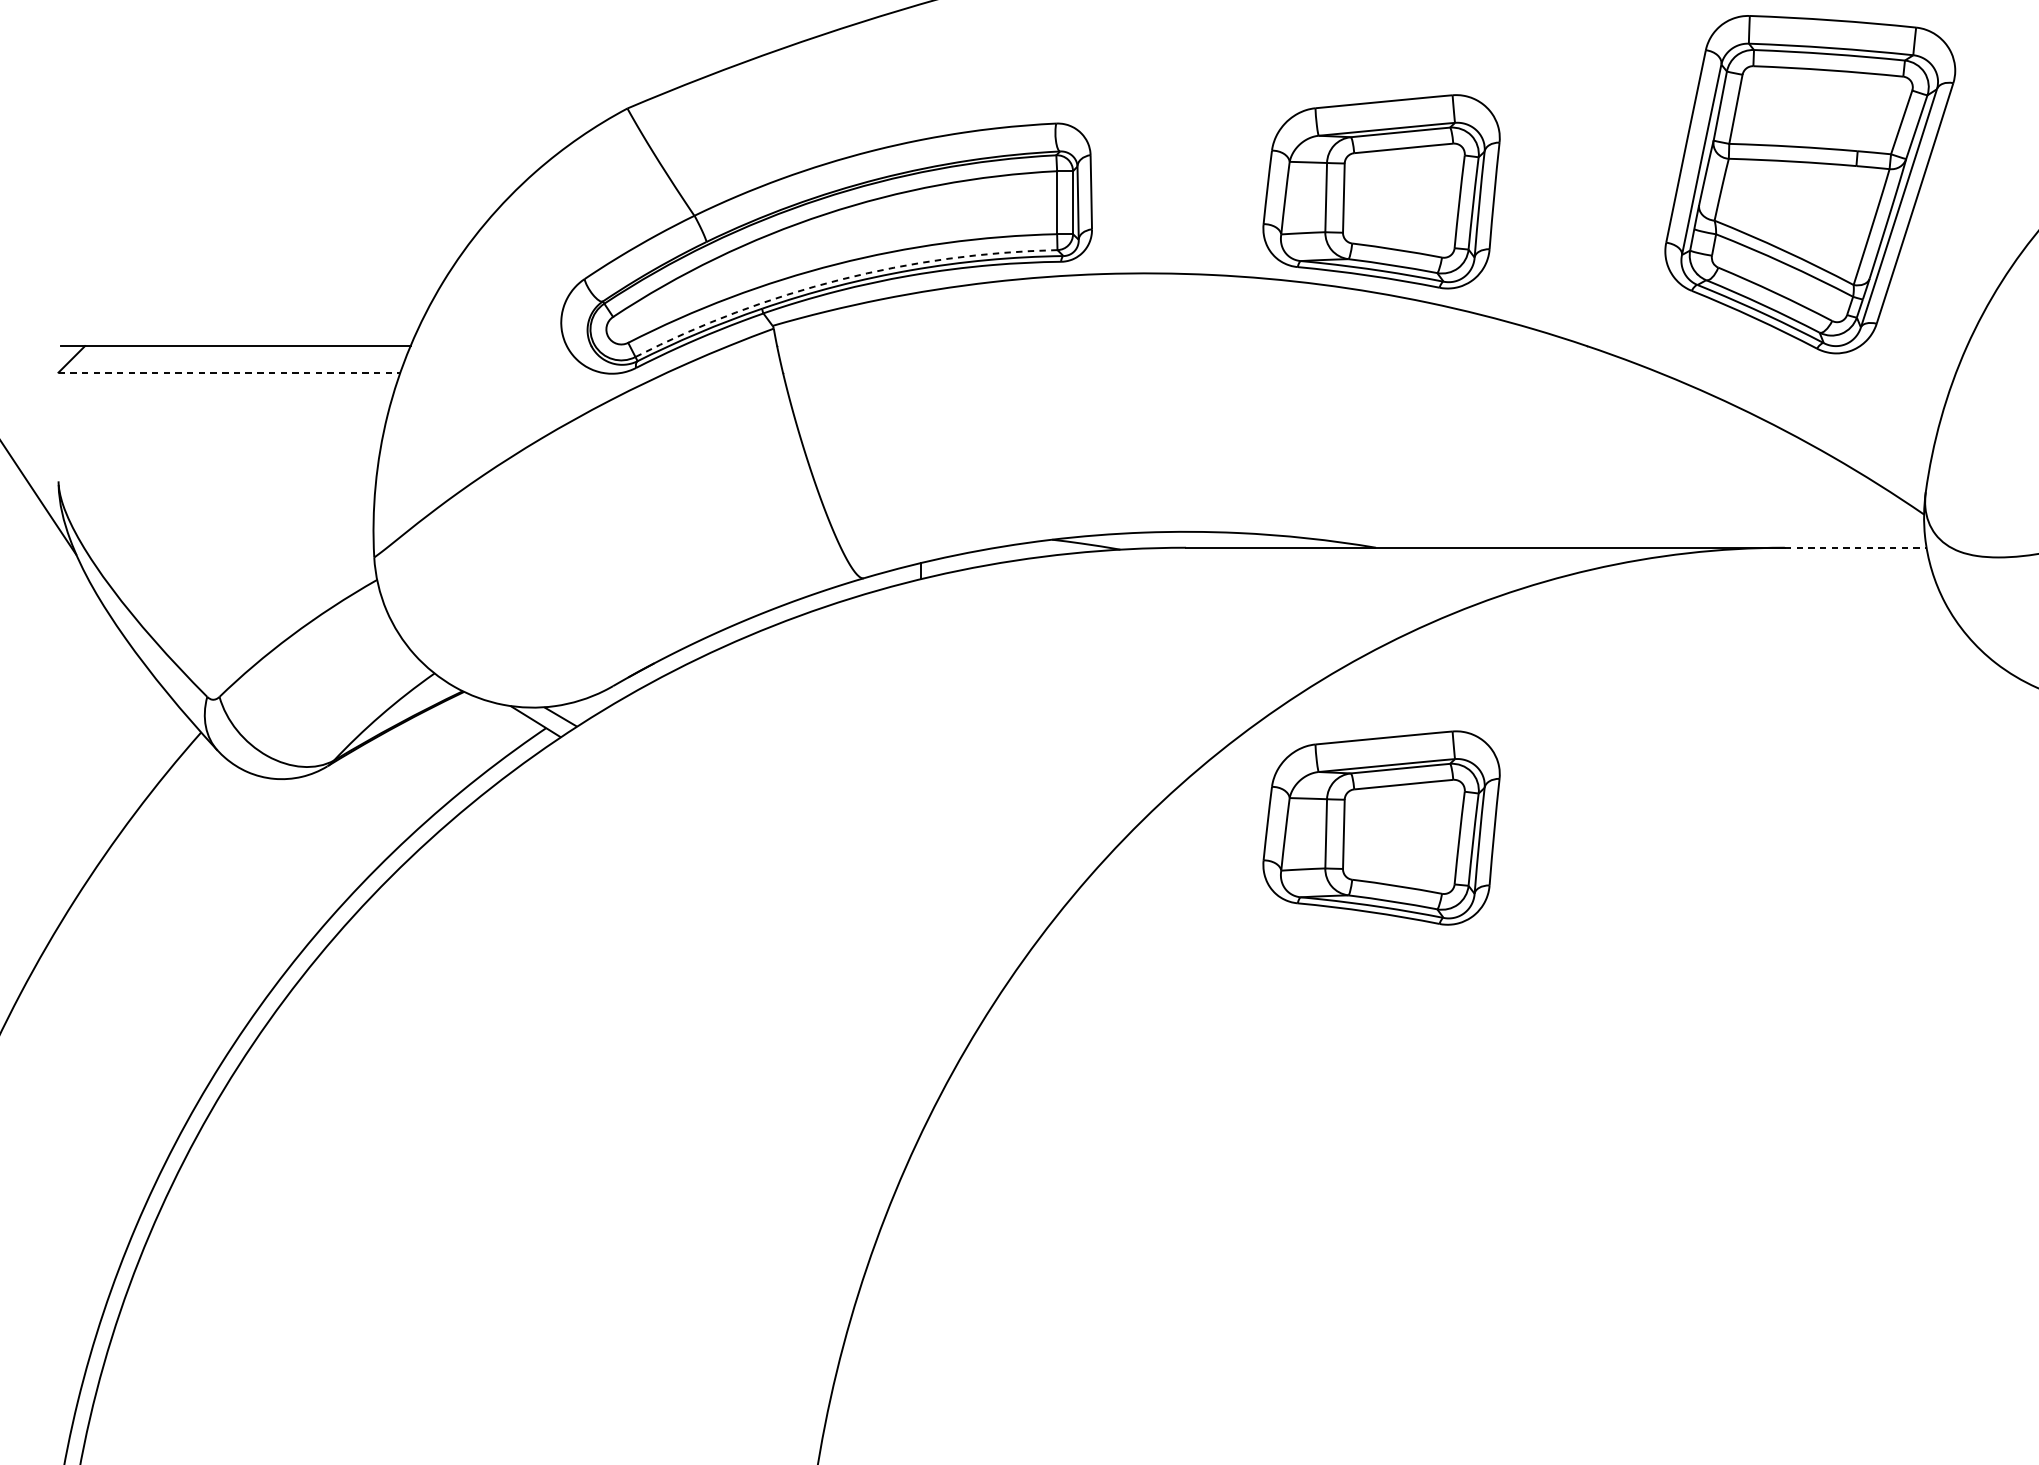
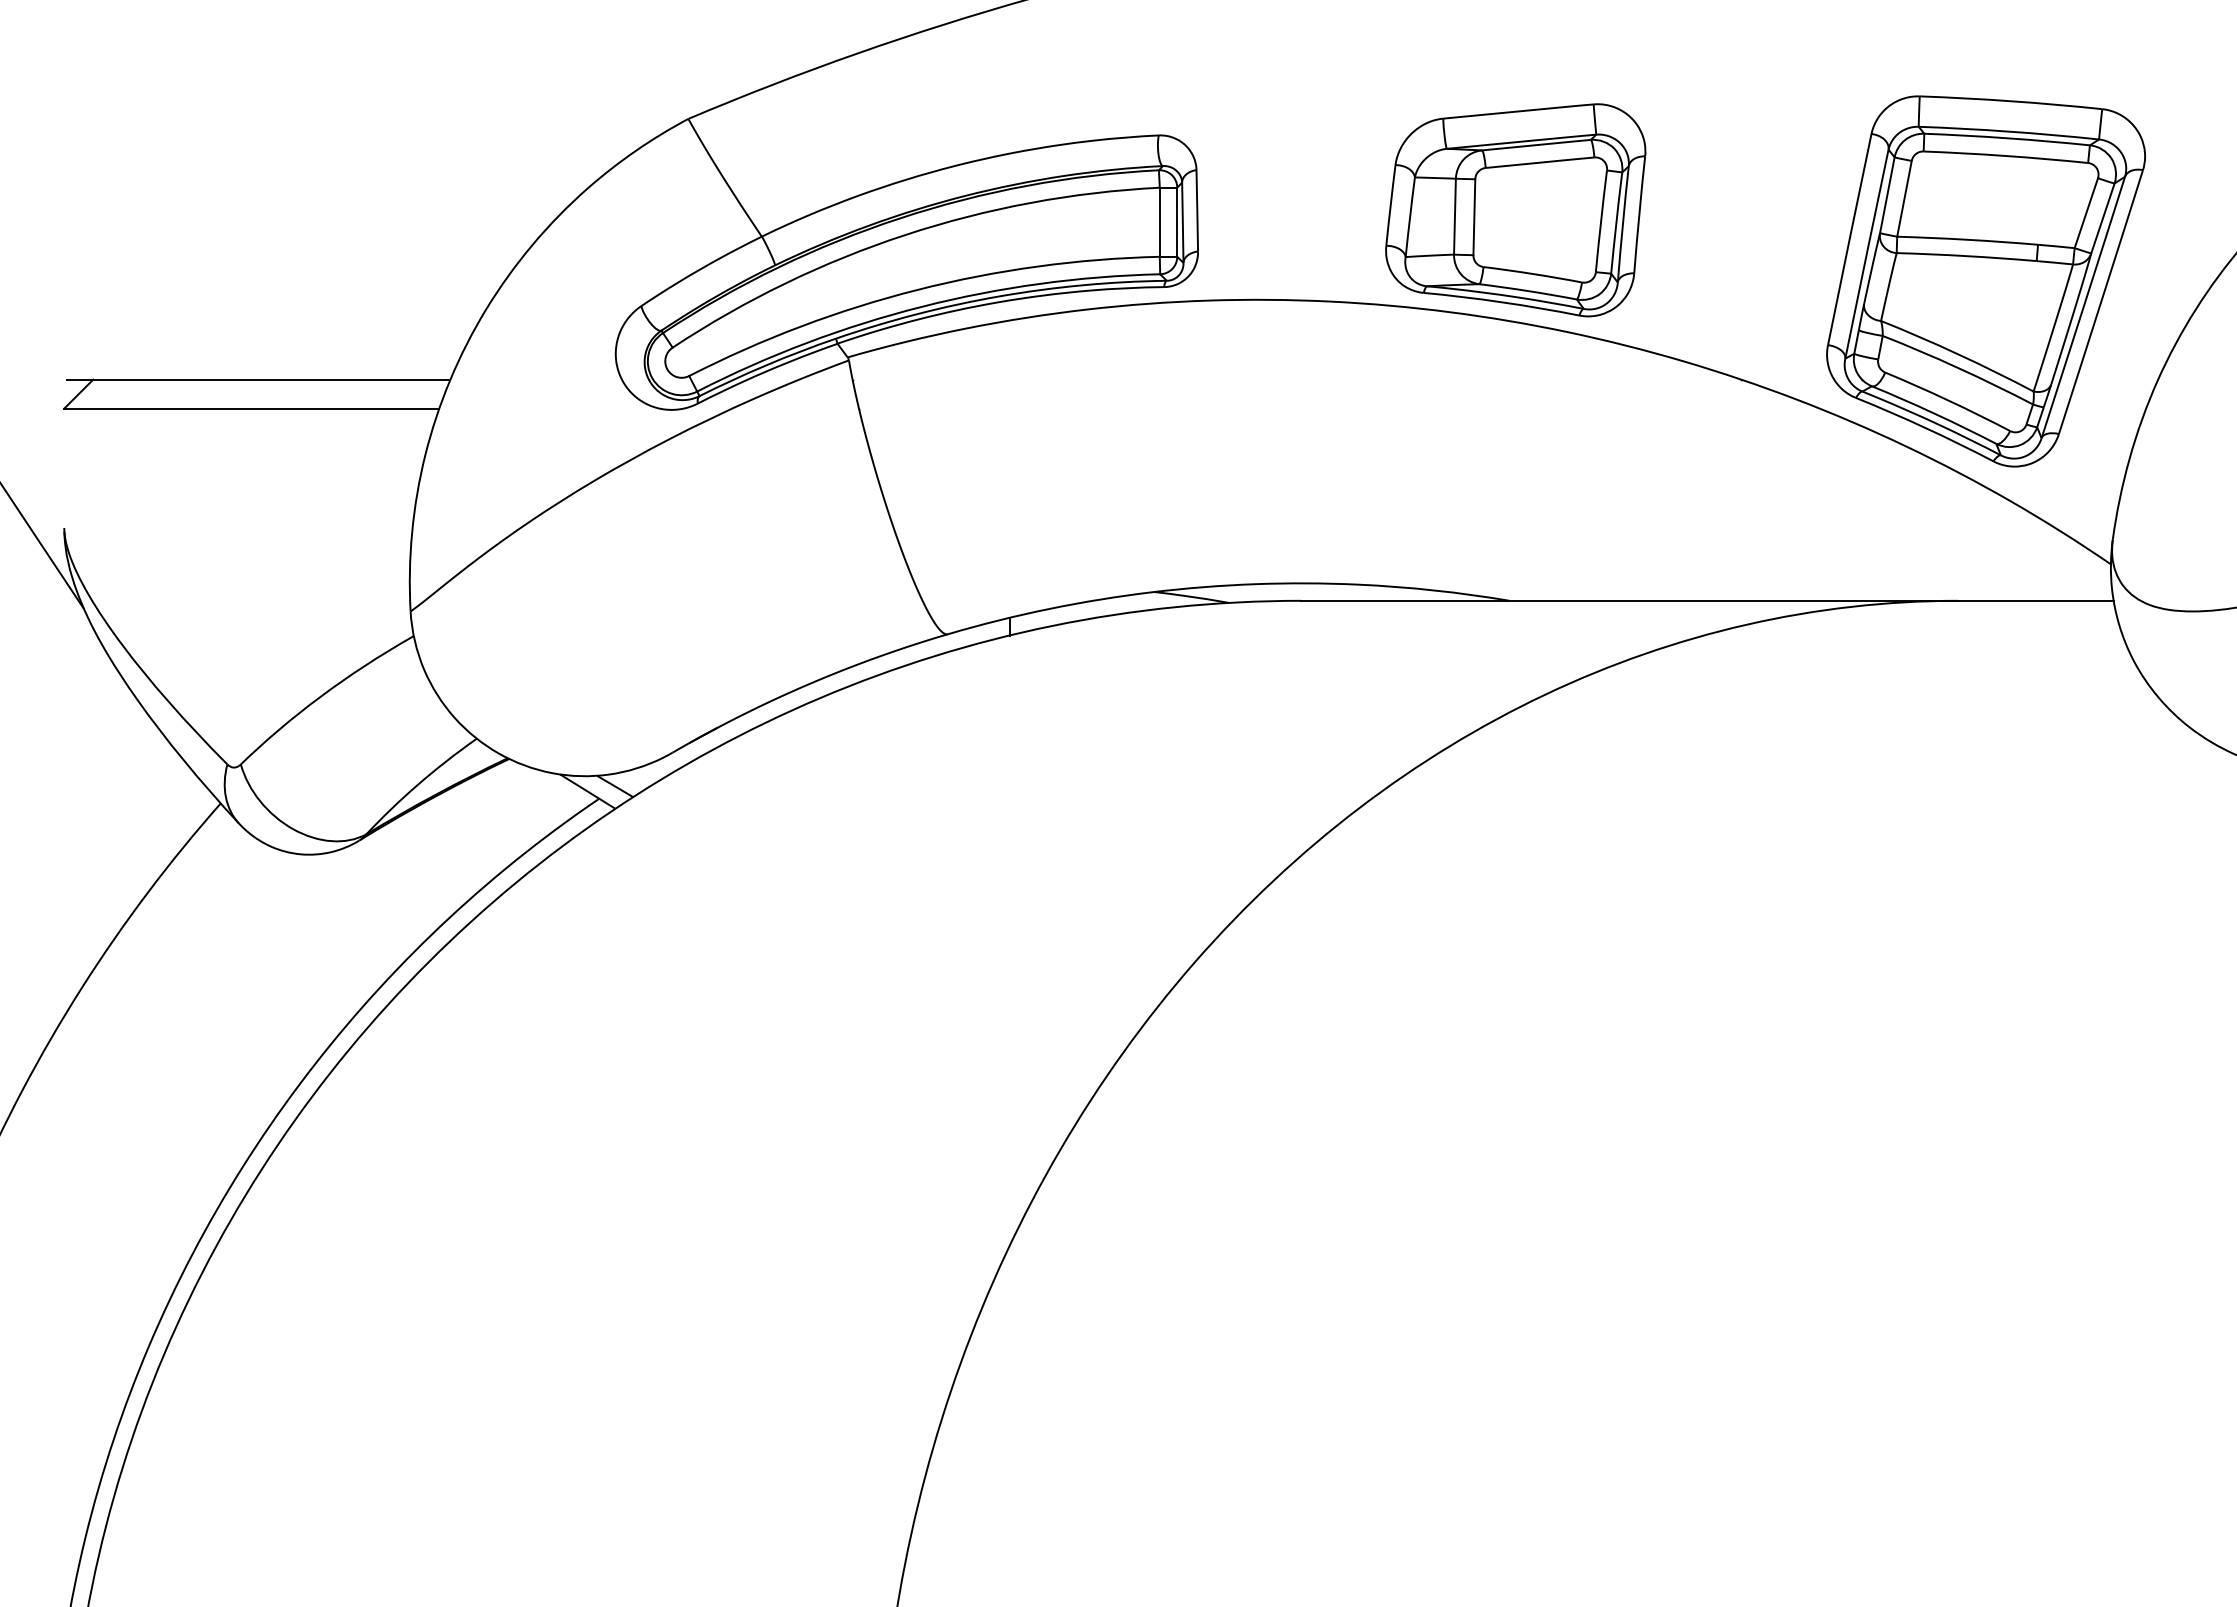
part: (1809, 184) -> (1985, 281), moved
arc: (840, 279) -> (922, 306), dashed -> solid
line: (229, 372) -> (251, 408), dashed -> solid
line: (1855, 547) -> (2035, 600), dashed -> solid
part: (1381, 828) -> (1515, 908), removed

